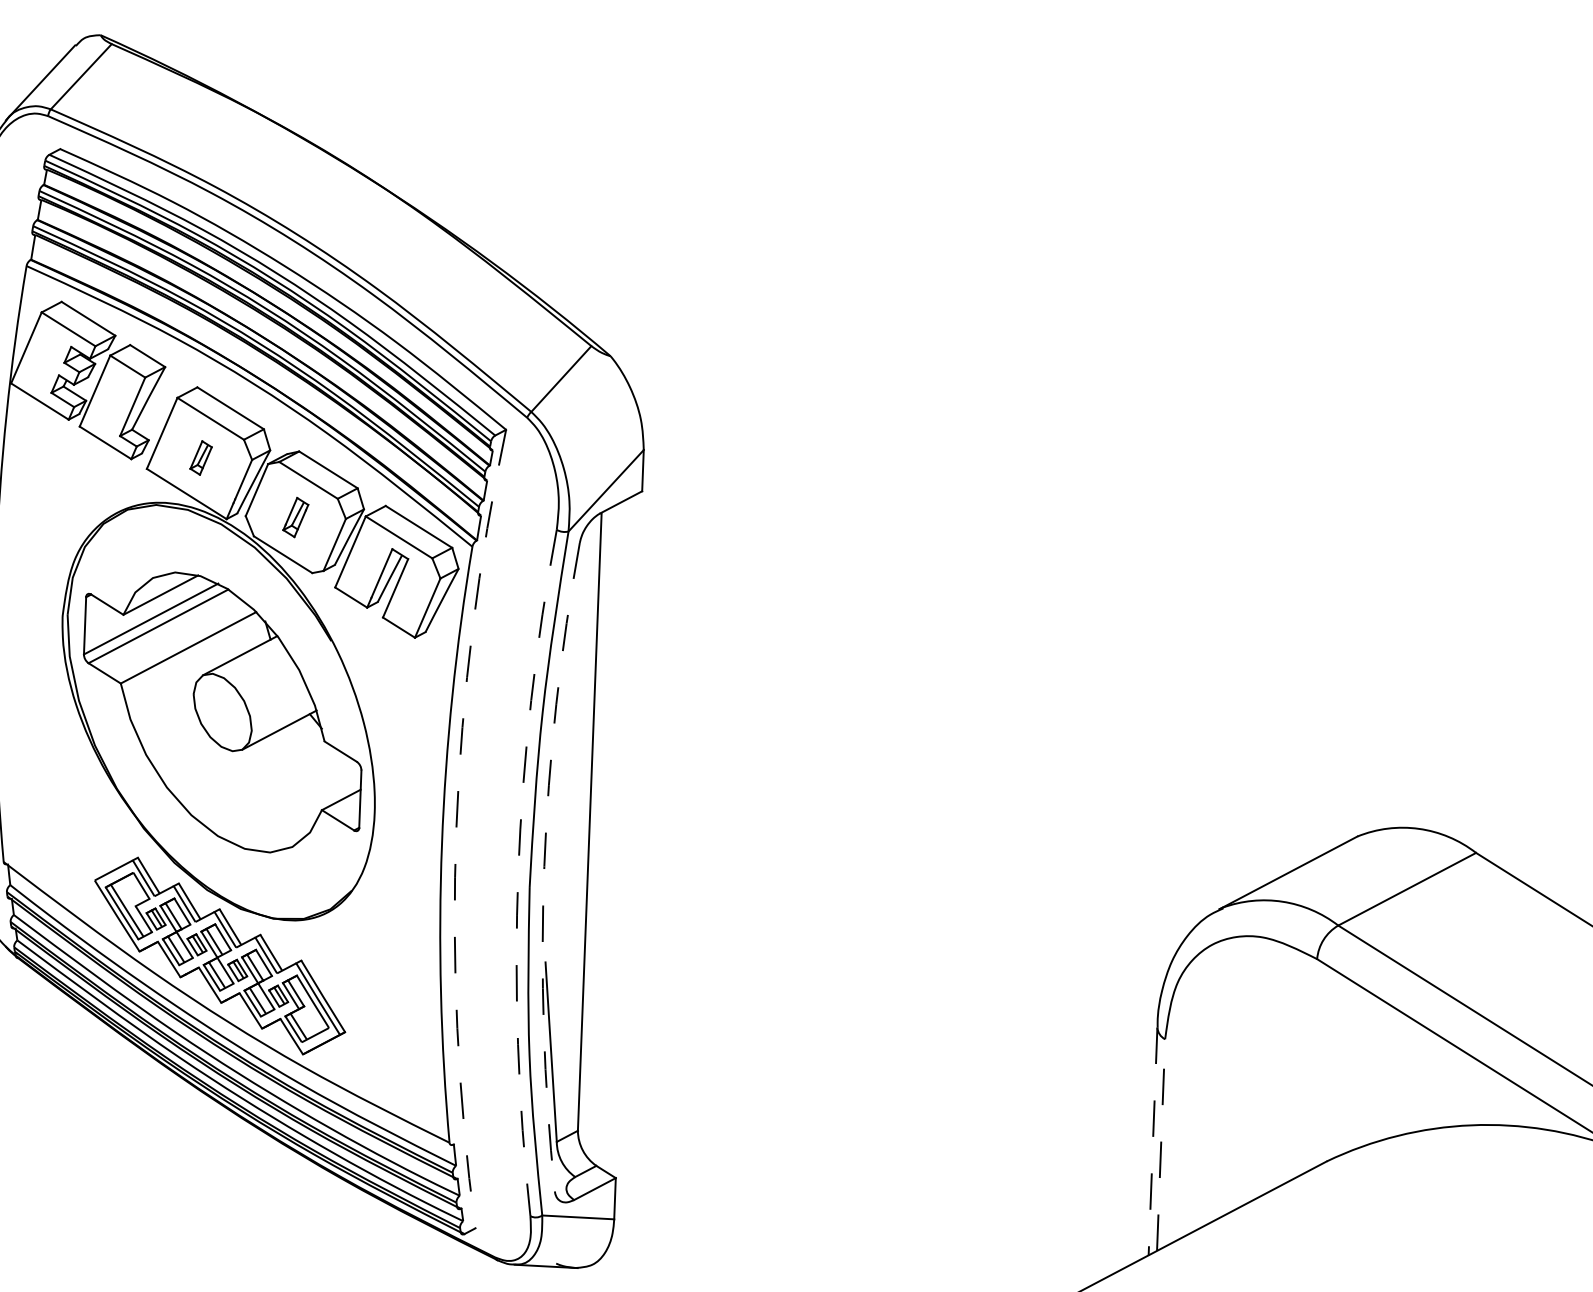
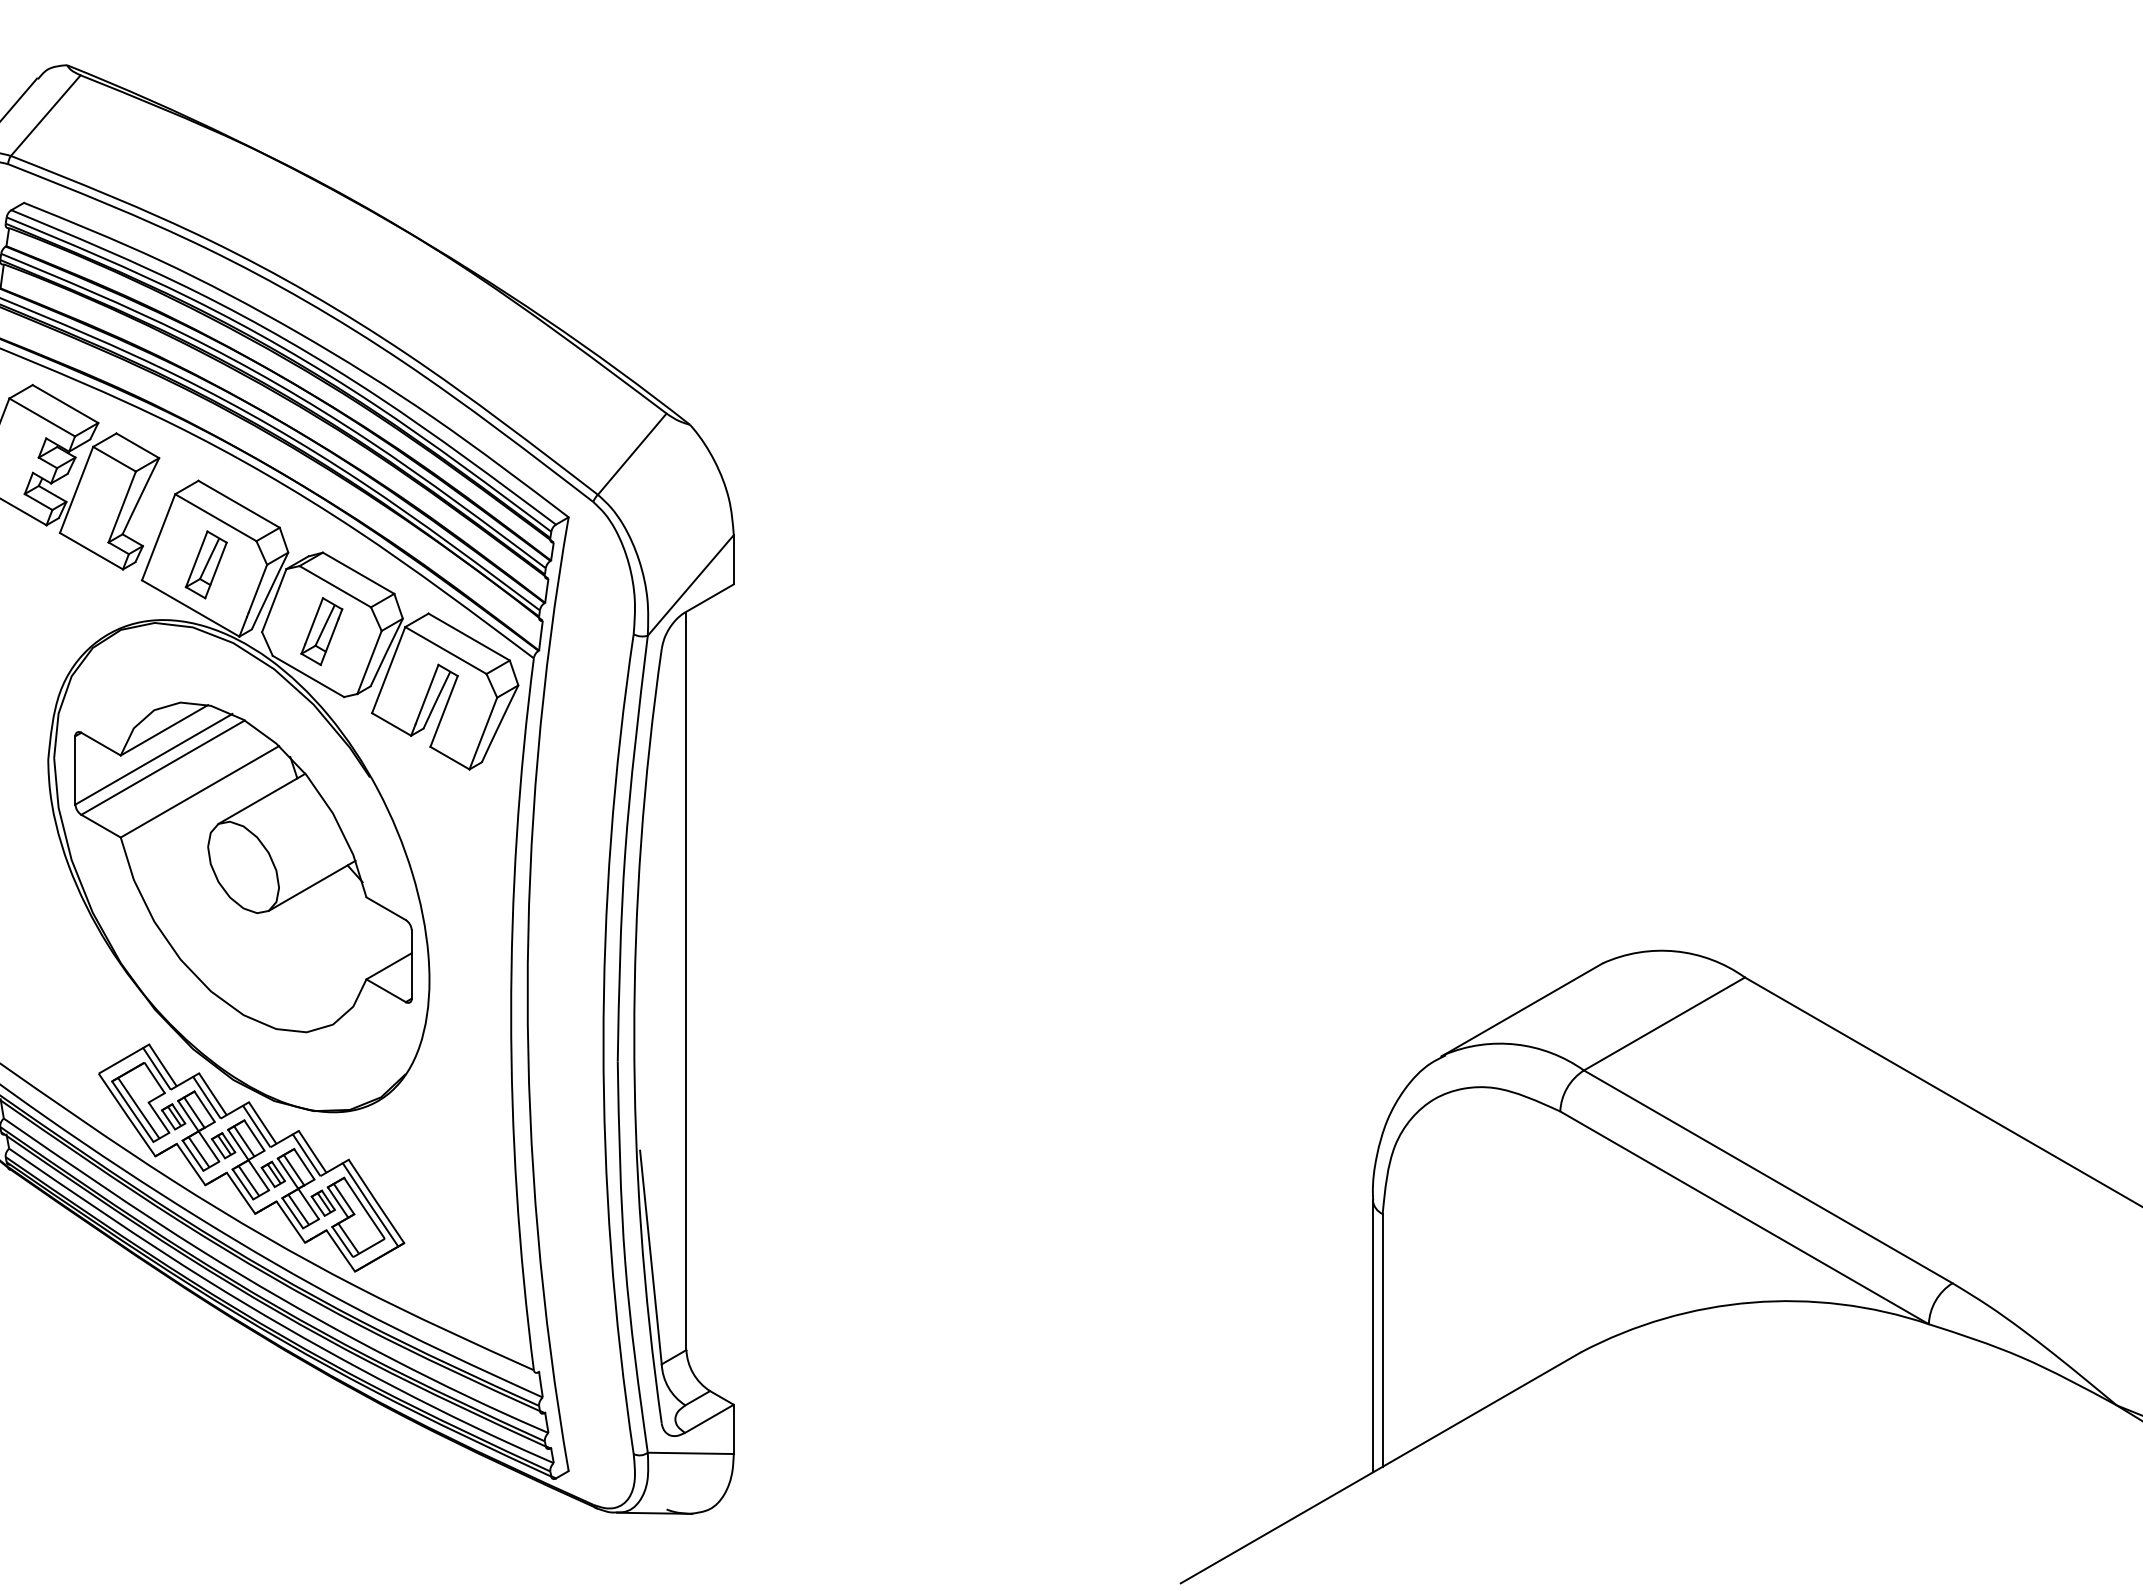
part: (200, 457) -> (205, 564), size x1.67
part: (295, 517) -> (321, 631), size x1.43
arc: (456, 827) -> (527, 994), dashed -> solid
arc: (544, 866) -> (634, 1036), dashed -> solid
arc: (518, 872) -> (603, 1044), dashed -> solid
line: (1152, 1141) -> (1372, 1336), dashed -> solid
line: (1160, 1144) -> (1382, 1339), dashed -> solid

